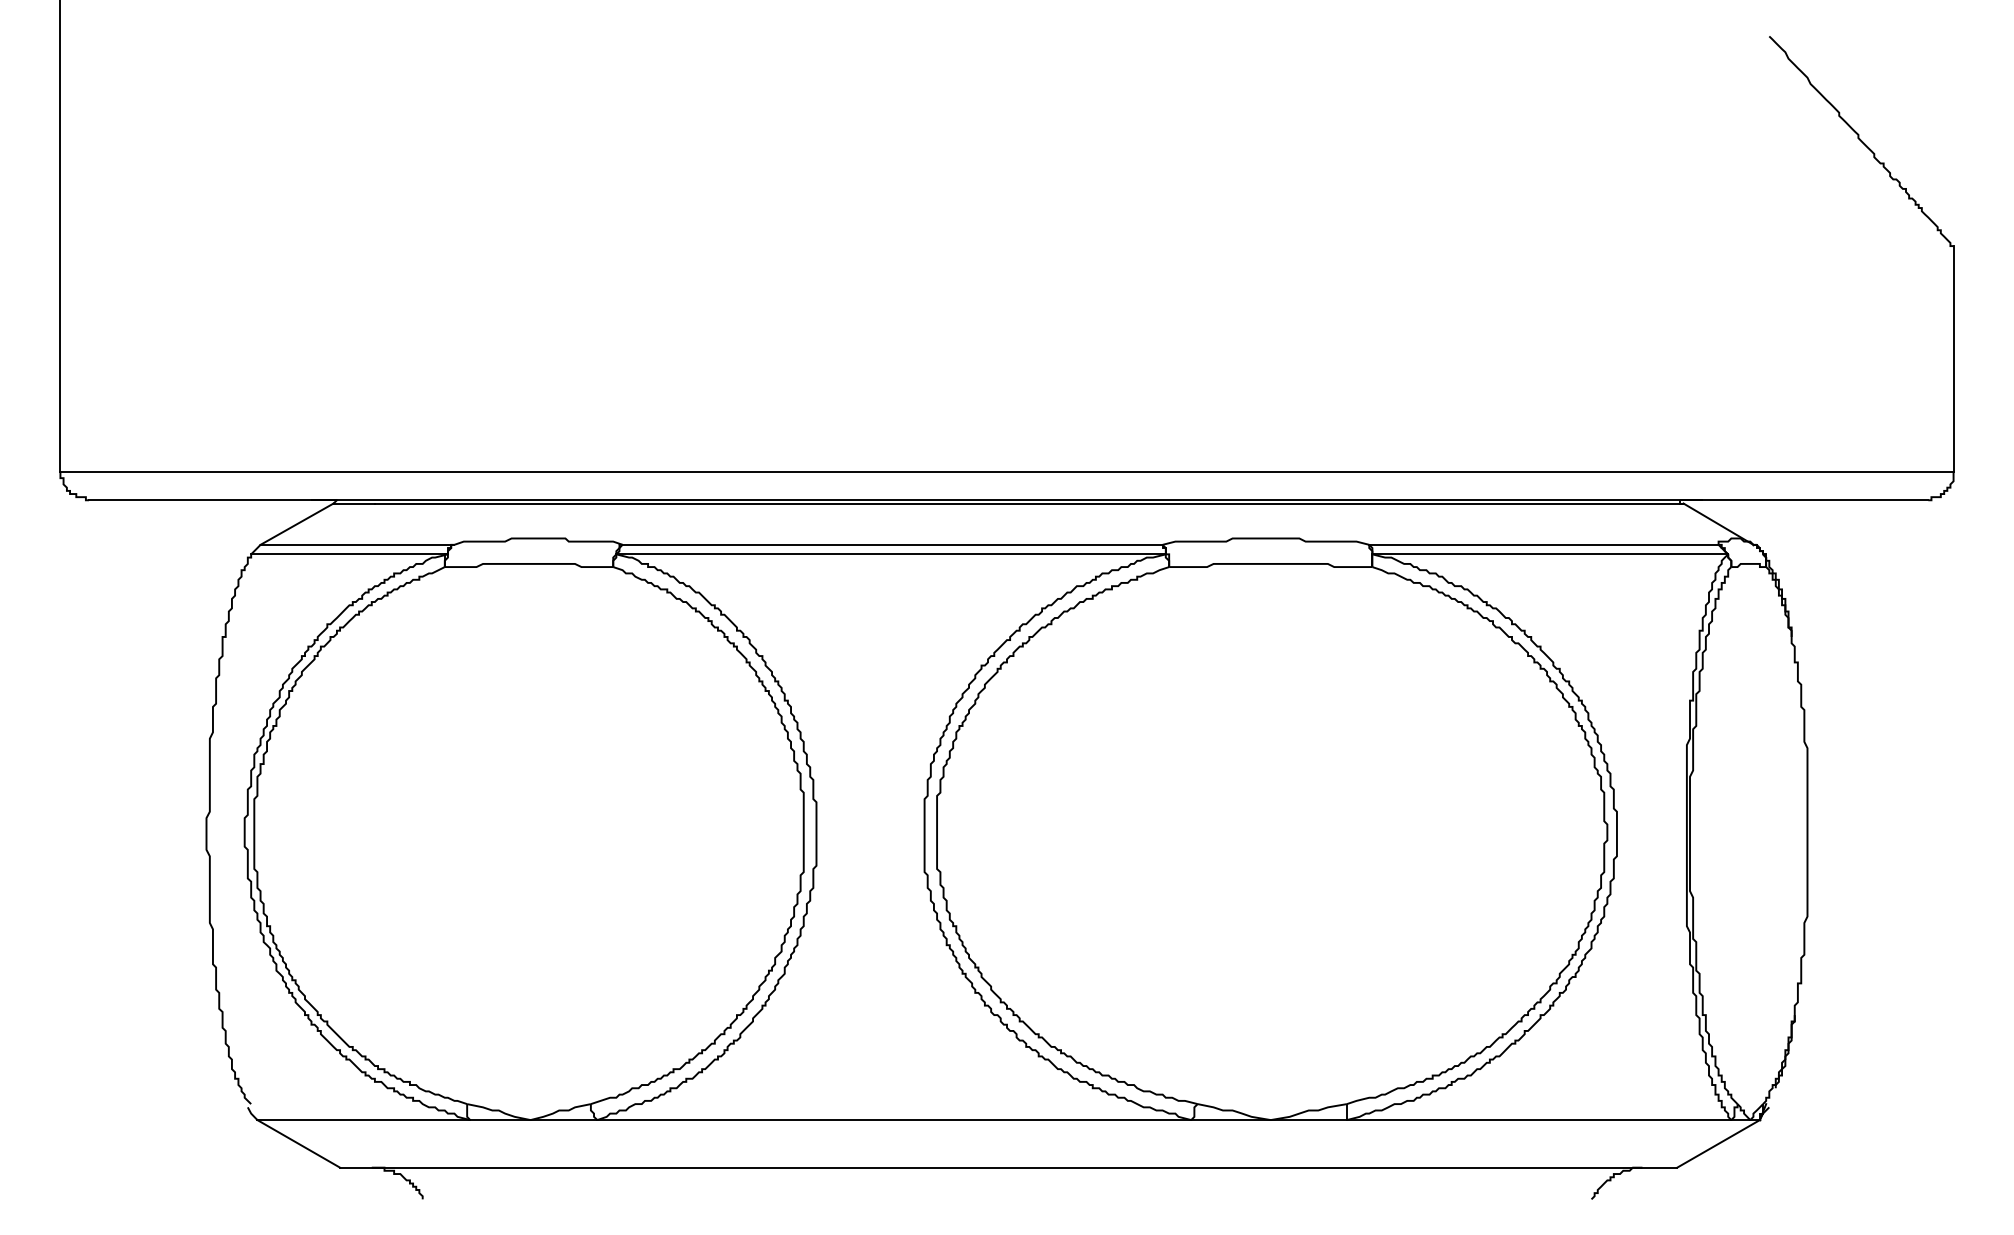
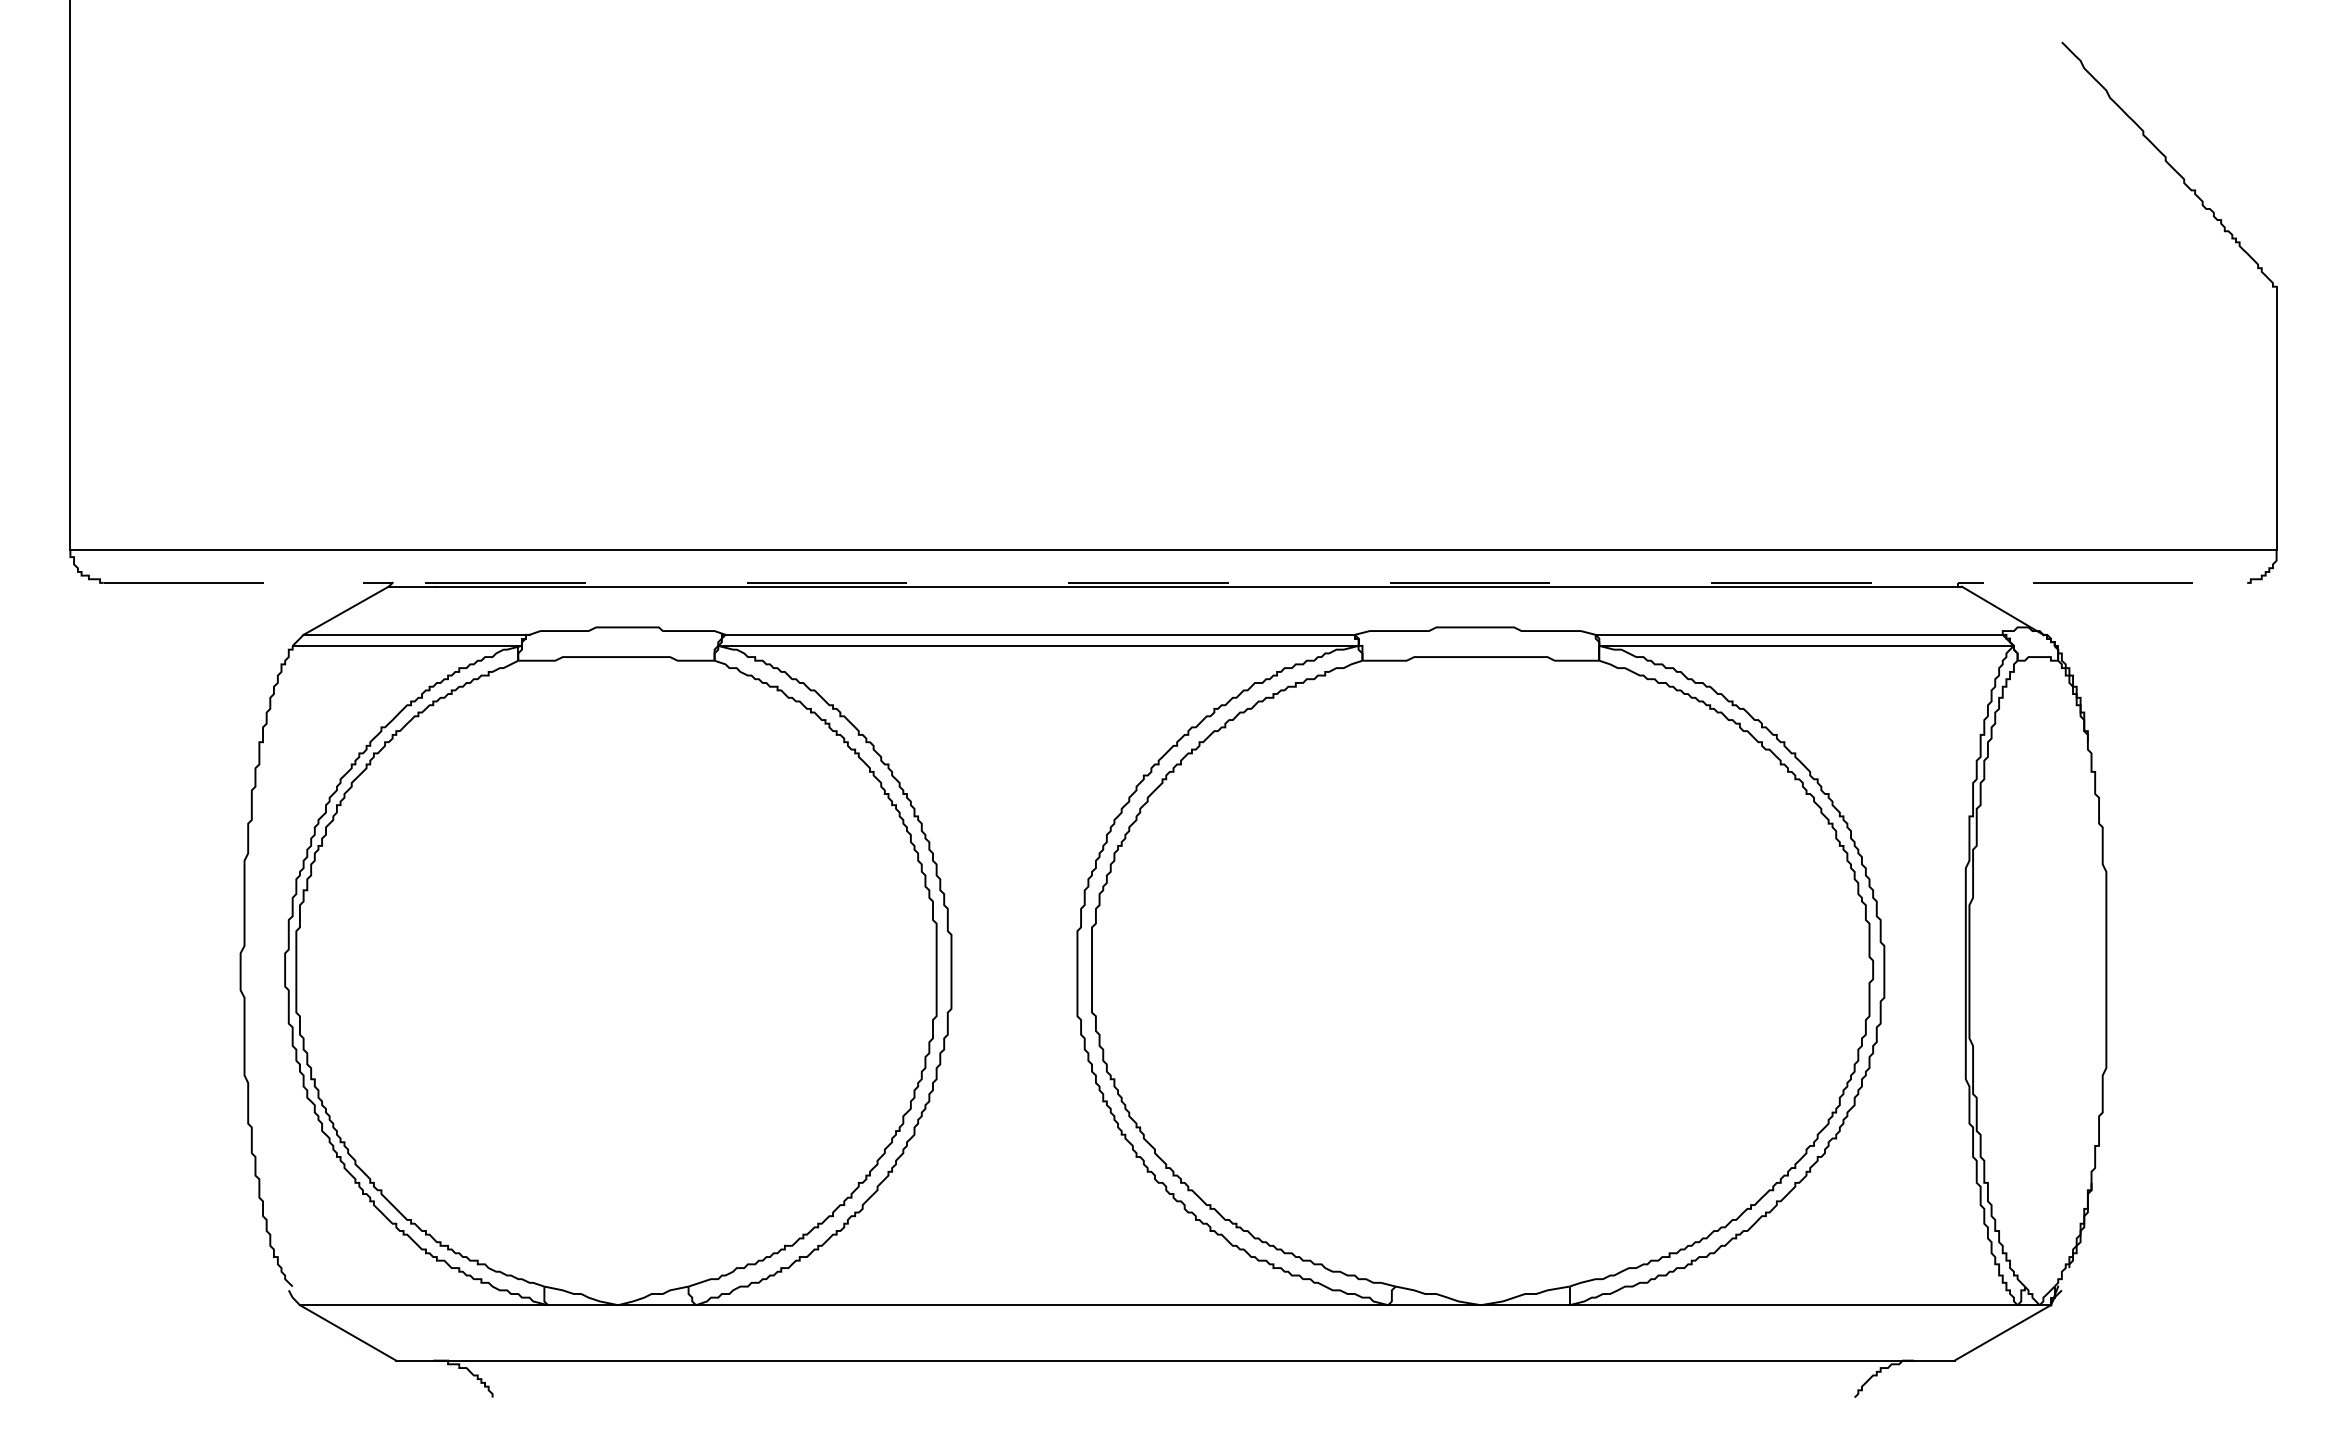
line: (1008, 499) -> (1175, 582), solid -> dashed

